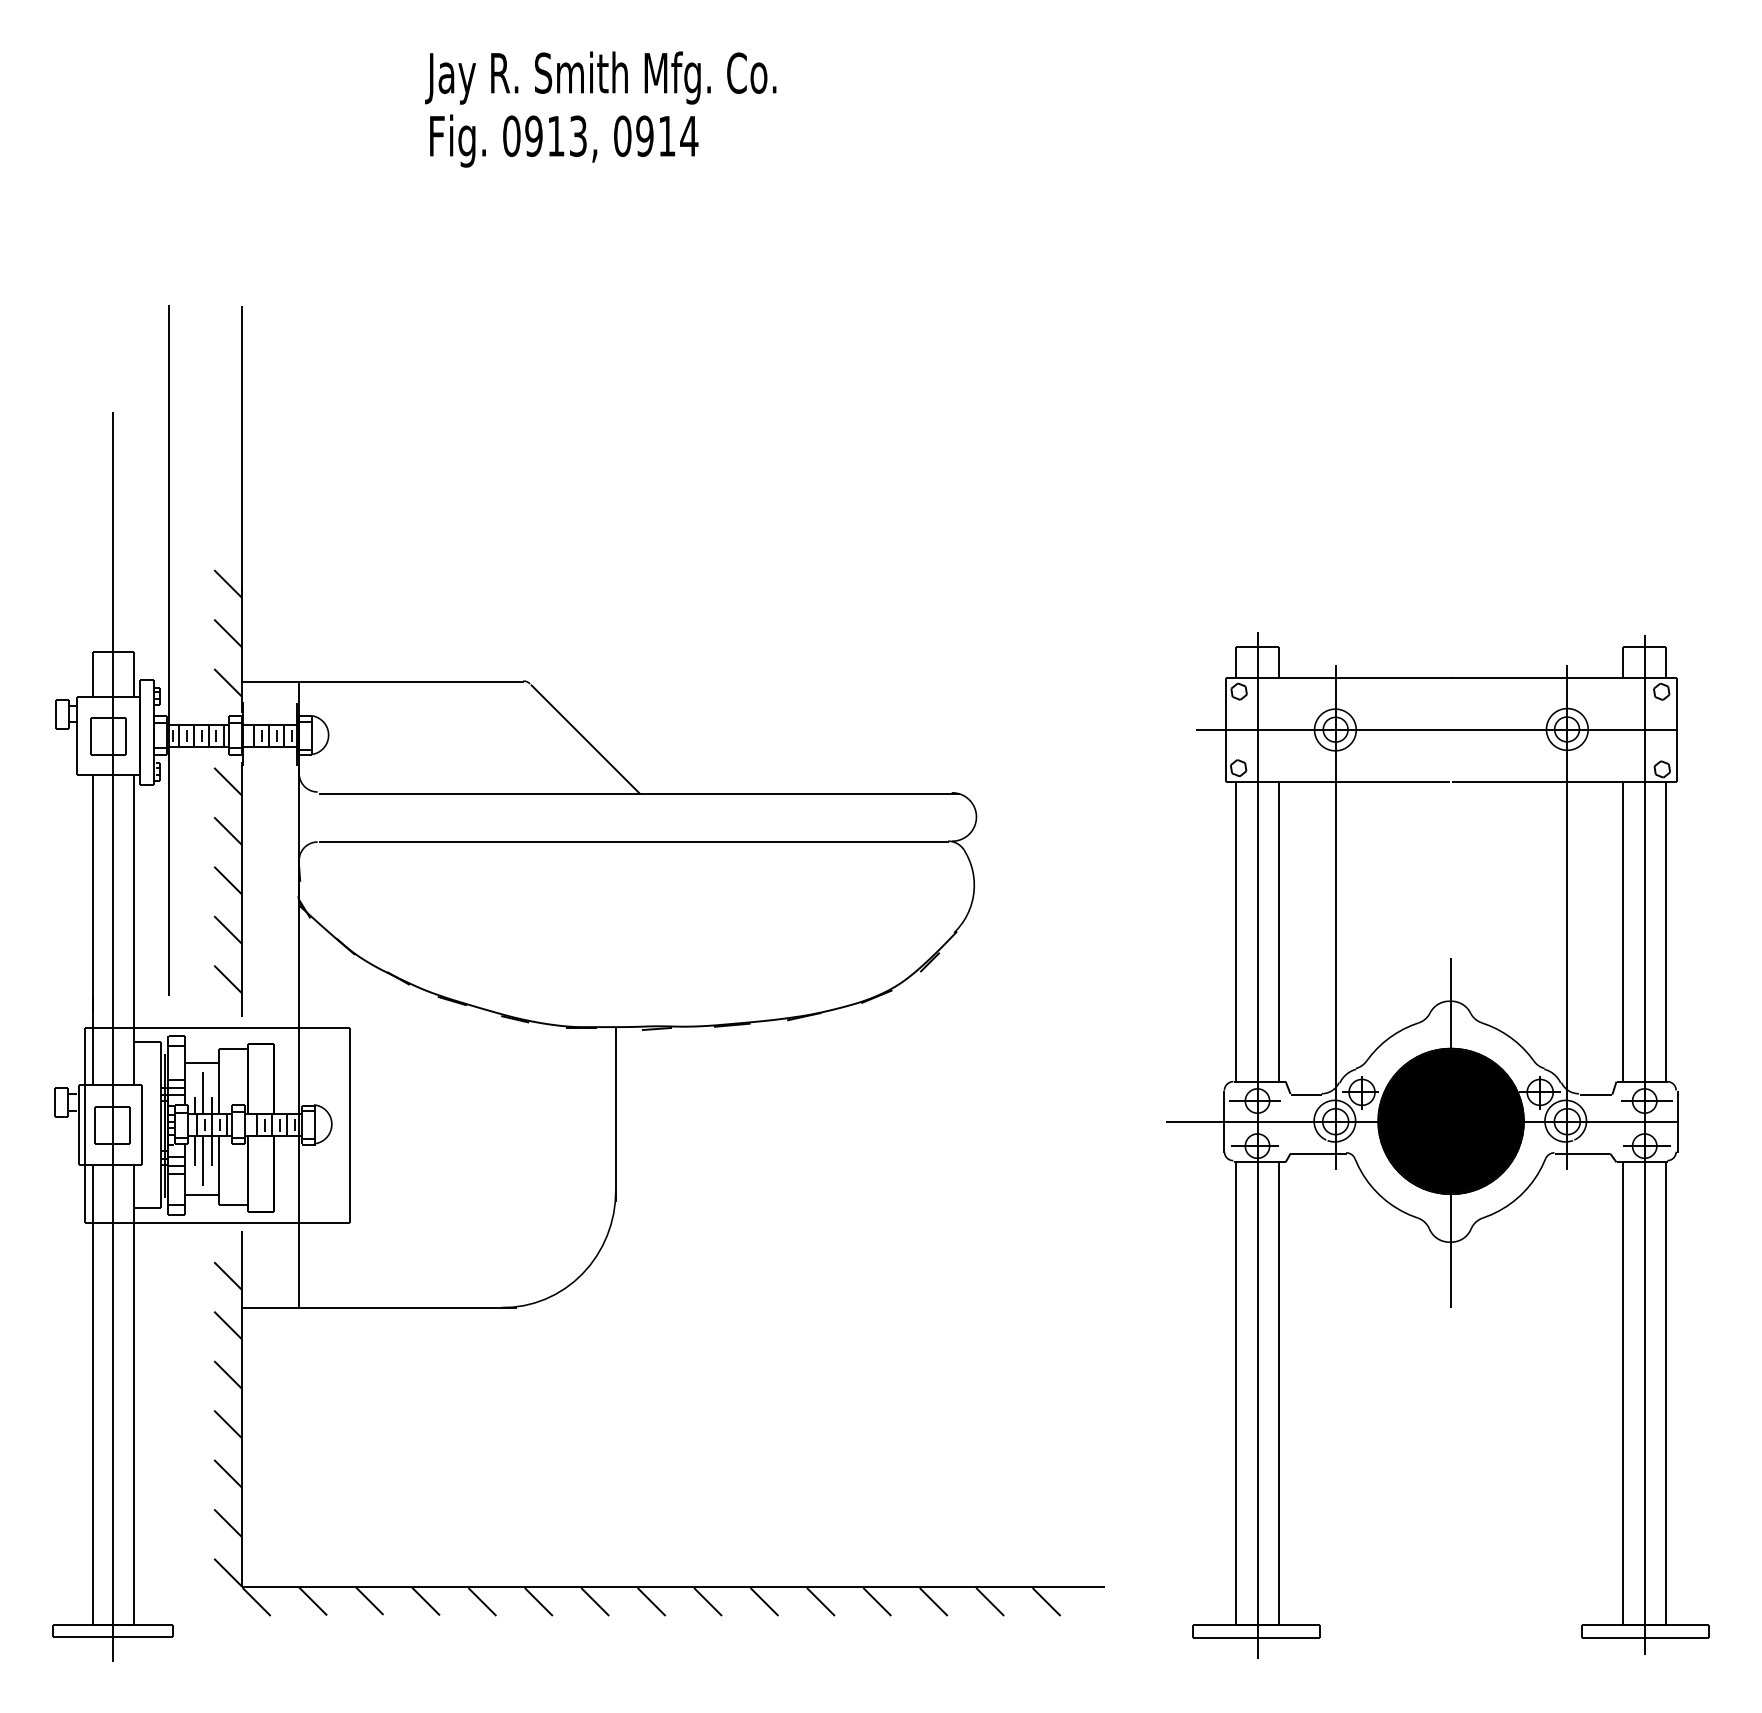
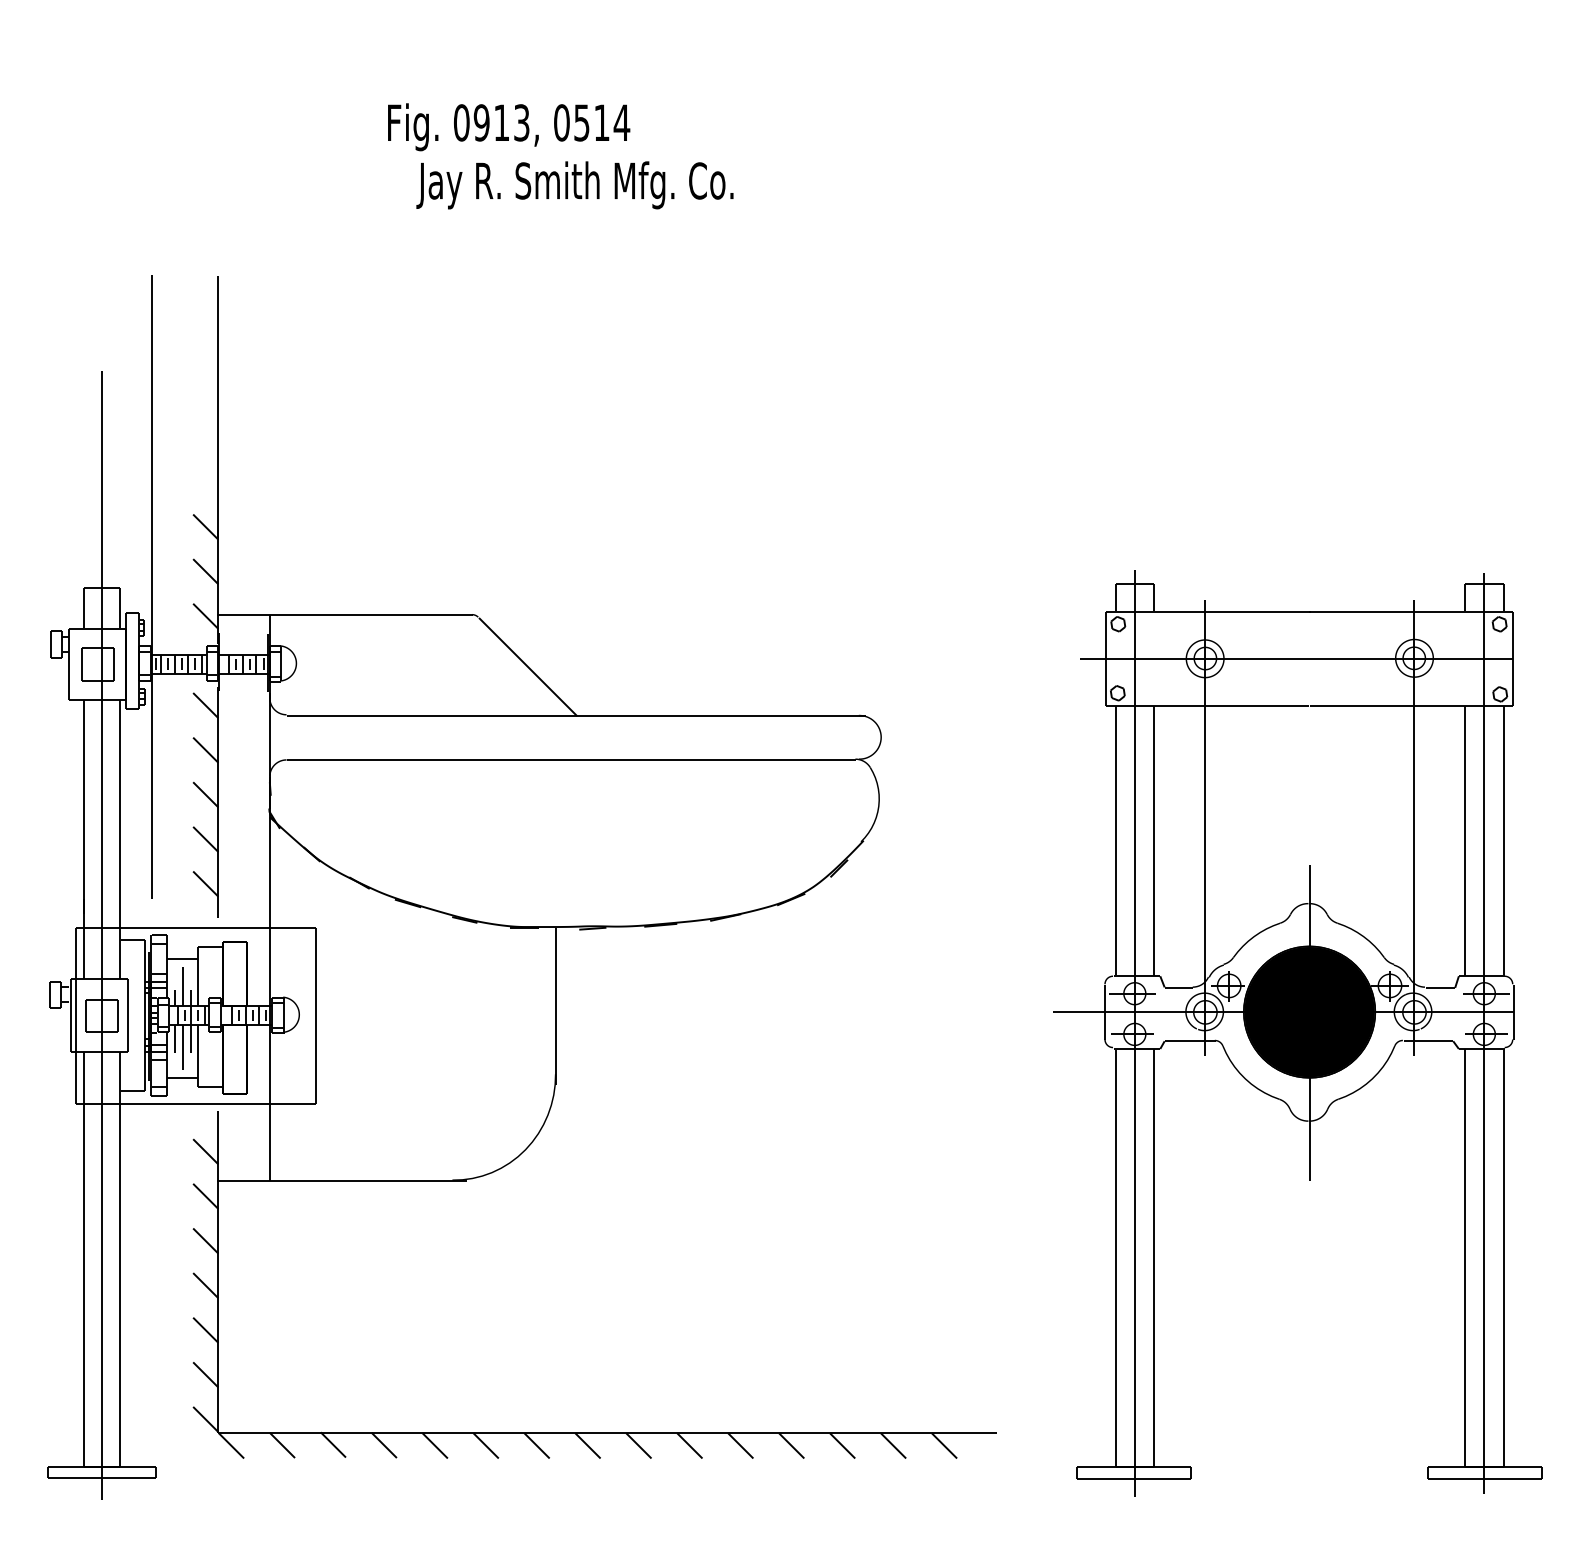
text: (600, 78) -> (574, 185), moved
text: (644, 135) -> (581, 122), 0914 -> 0514

